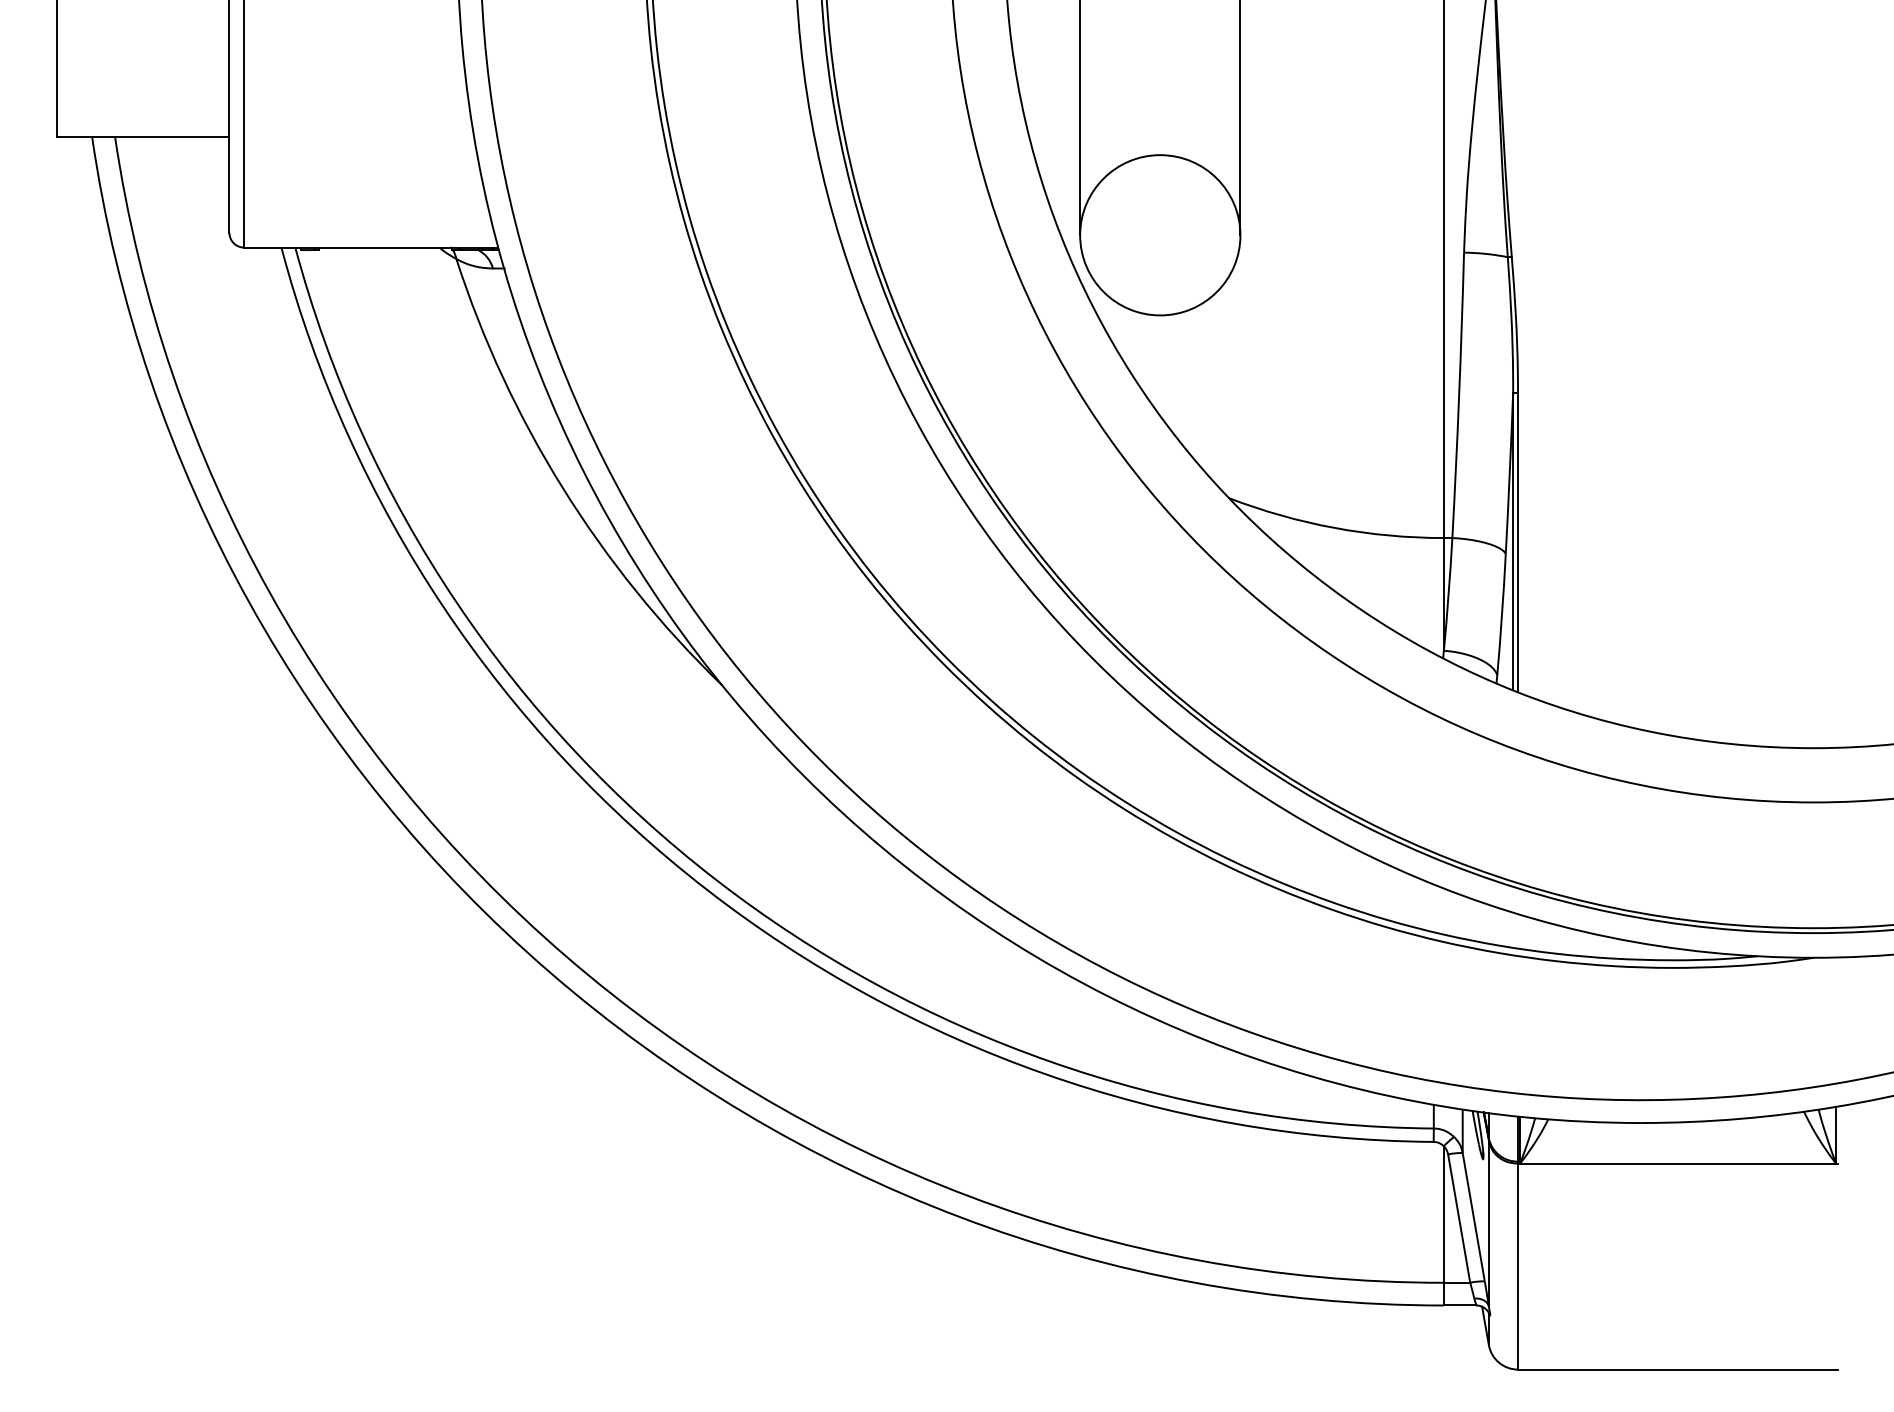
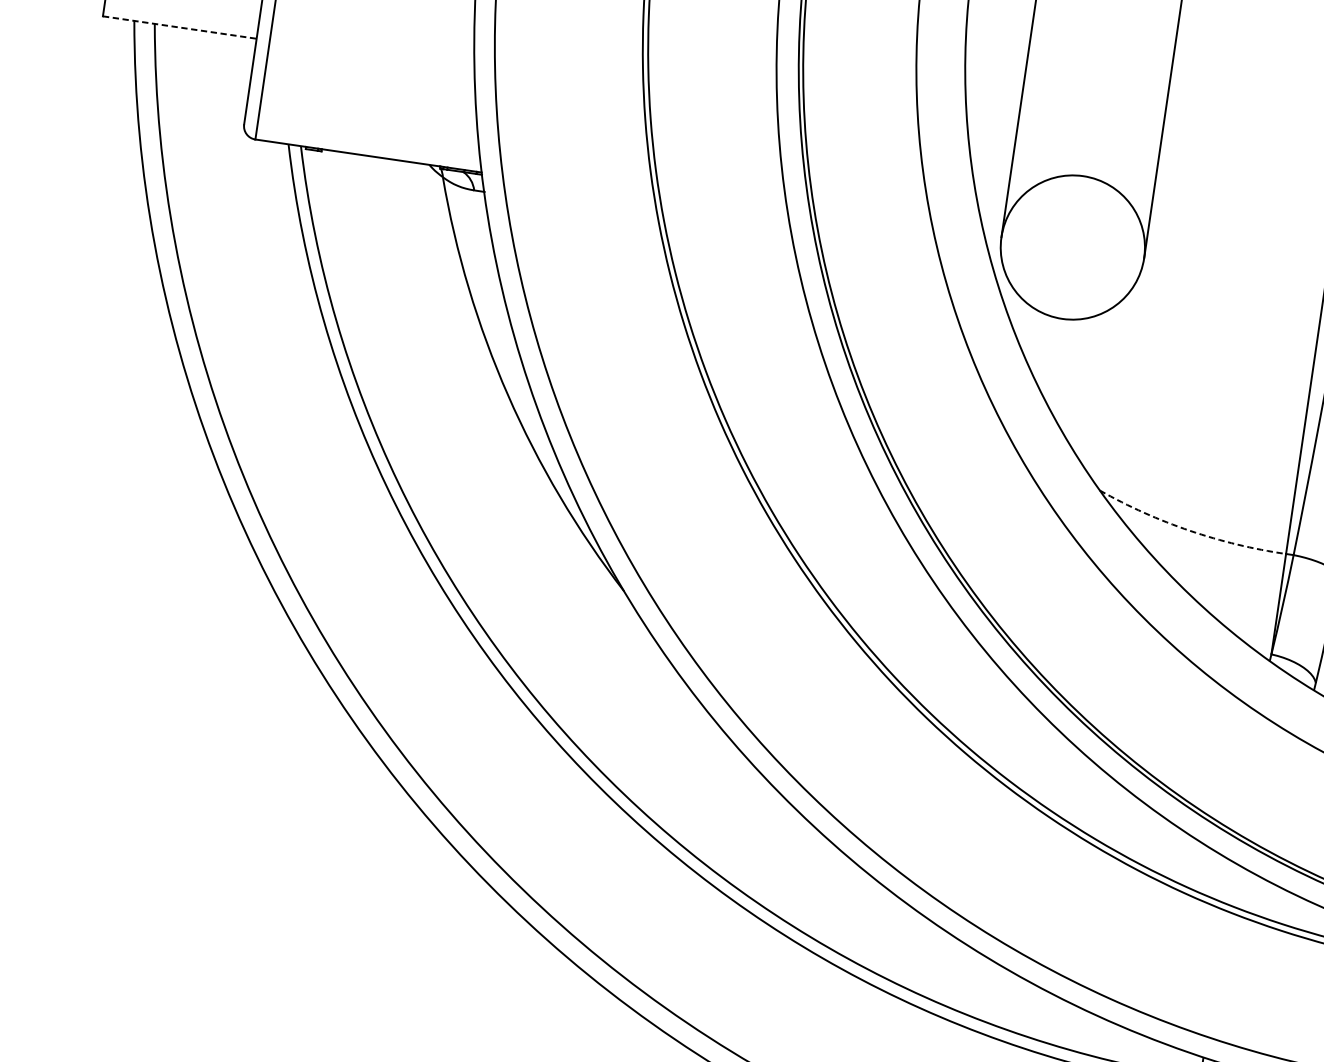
line: (143, 136) -> (180, 27), solid -> dashed
arc: (1334, 527) -> (1190, 530), solid -> dashed

